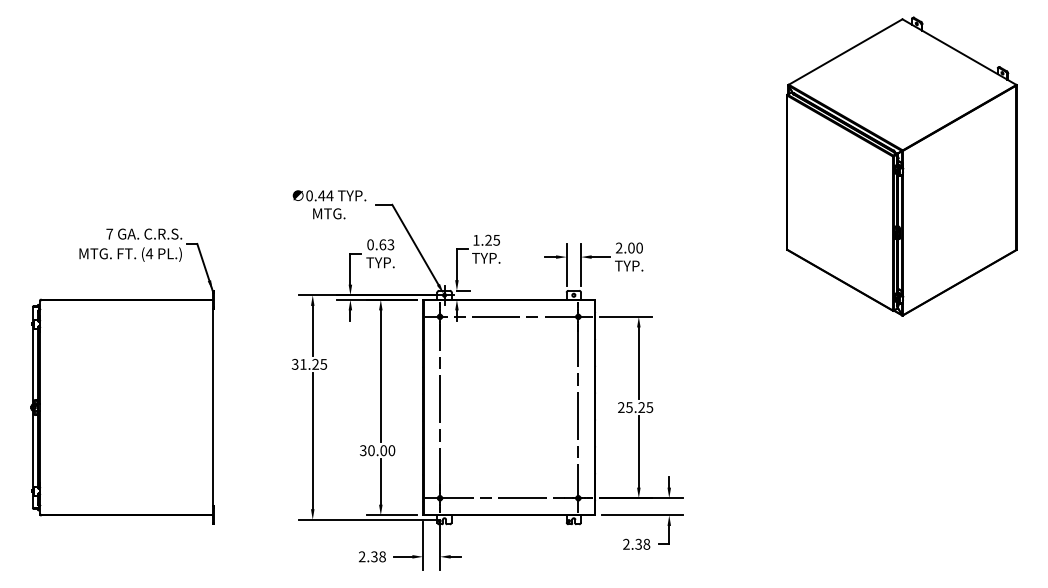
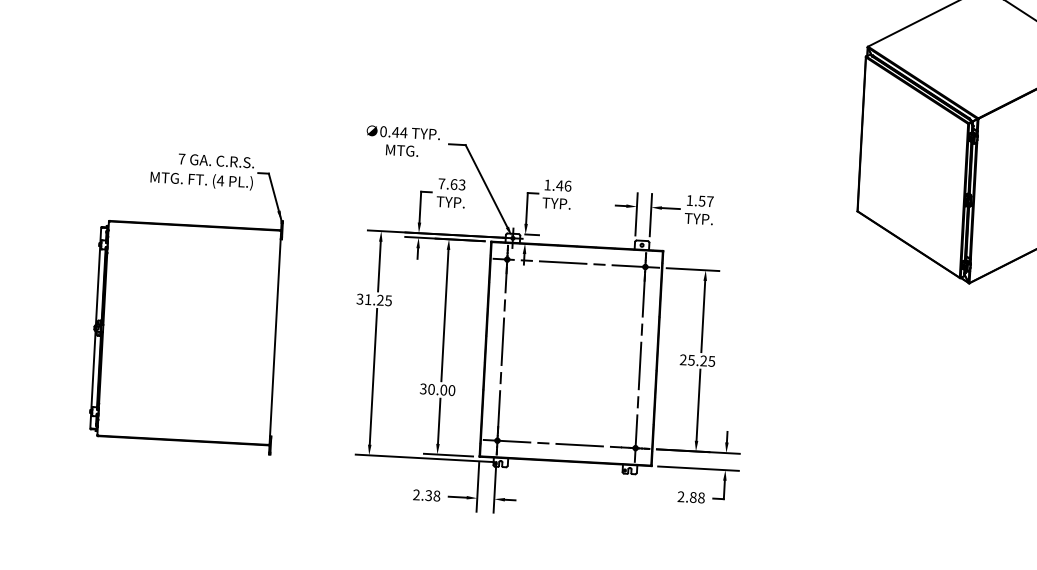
text: (492, 239) -> (563, 185), 1.25 -> 1.46
text: (370, 244) -> (441, 183), 0.63 -> 7.63
text: (629, 247) -> (700, 200), 2.00 -> 1.57
text: (638, 544) -> (693, 497), 2.38 -> 2.88

